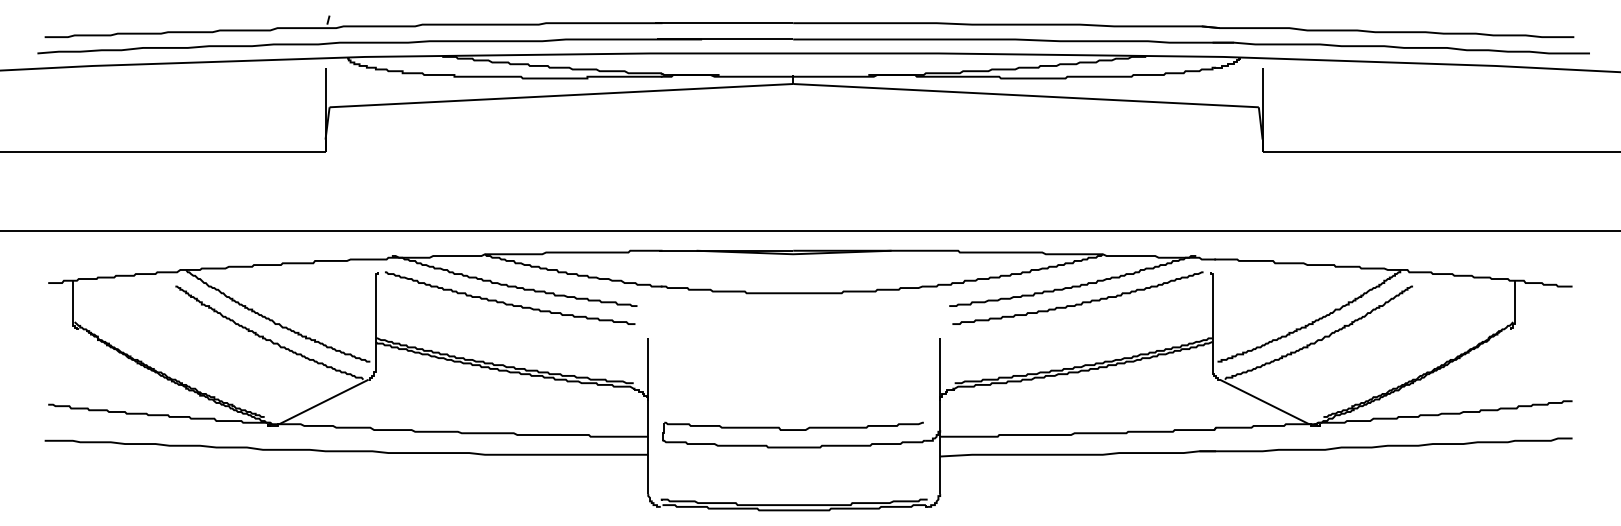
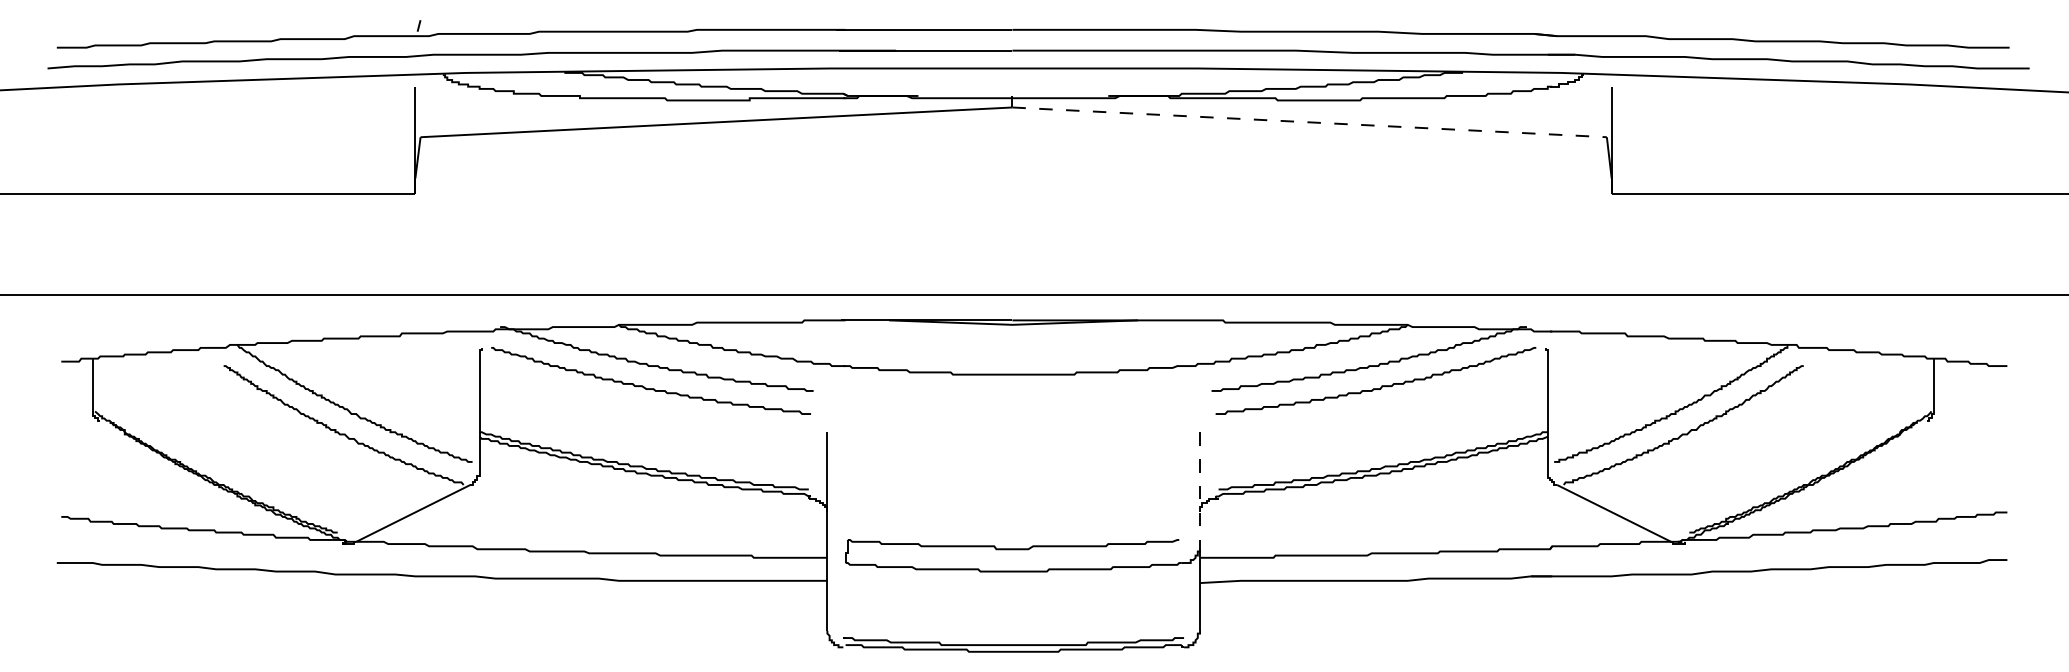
line: (1025, 95) -> (1309, 122), solid -> dashed
line: (940, 384) -> (1200, 490), solid -> dashed

